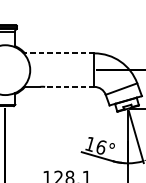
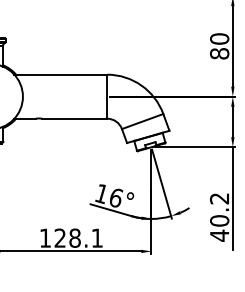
line: (58, 53) -> (60, 74), dashed -> solid
line: (69, 86) -> (74, 118), dashed -> solid

